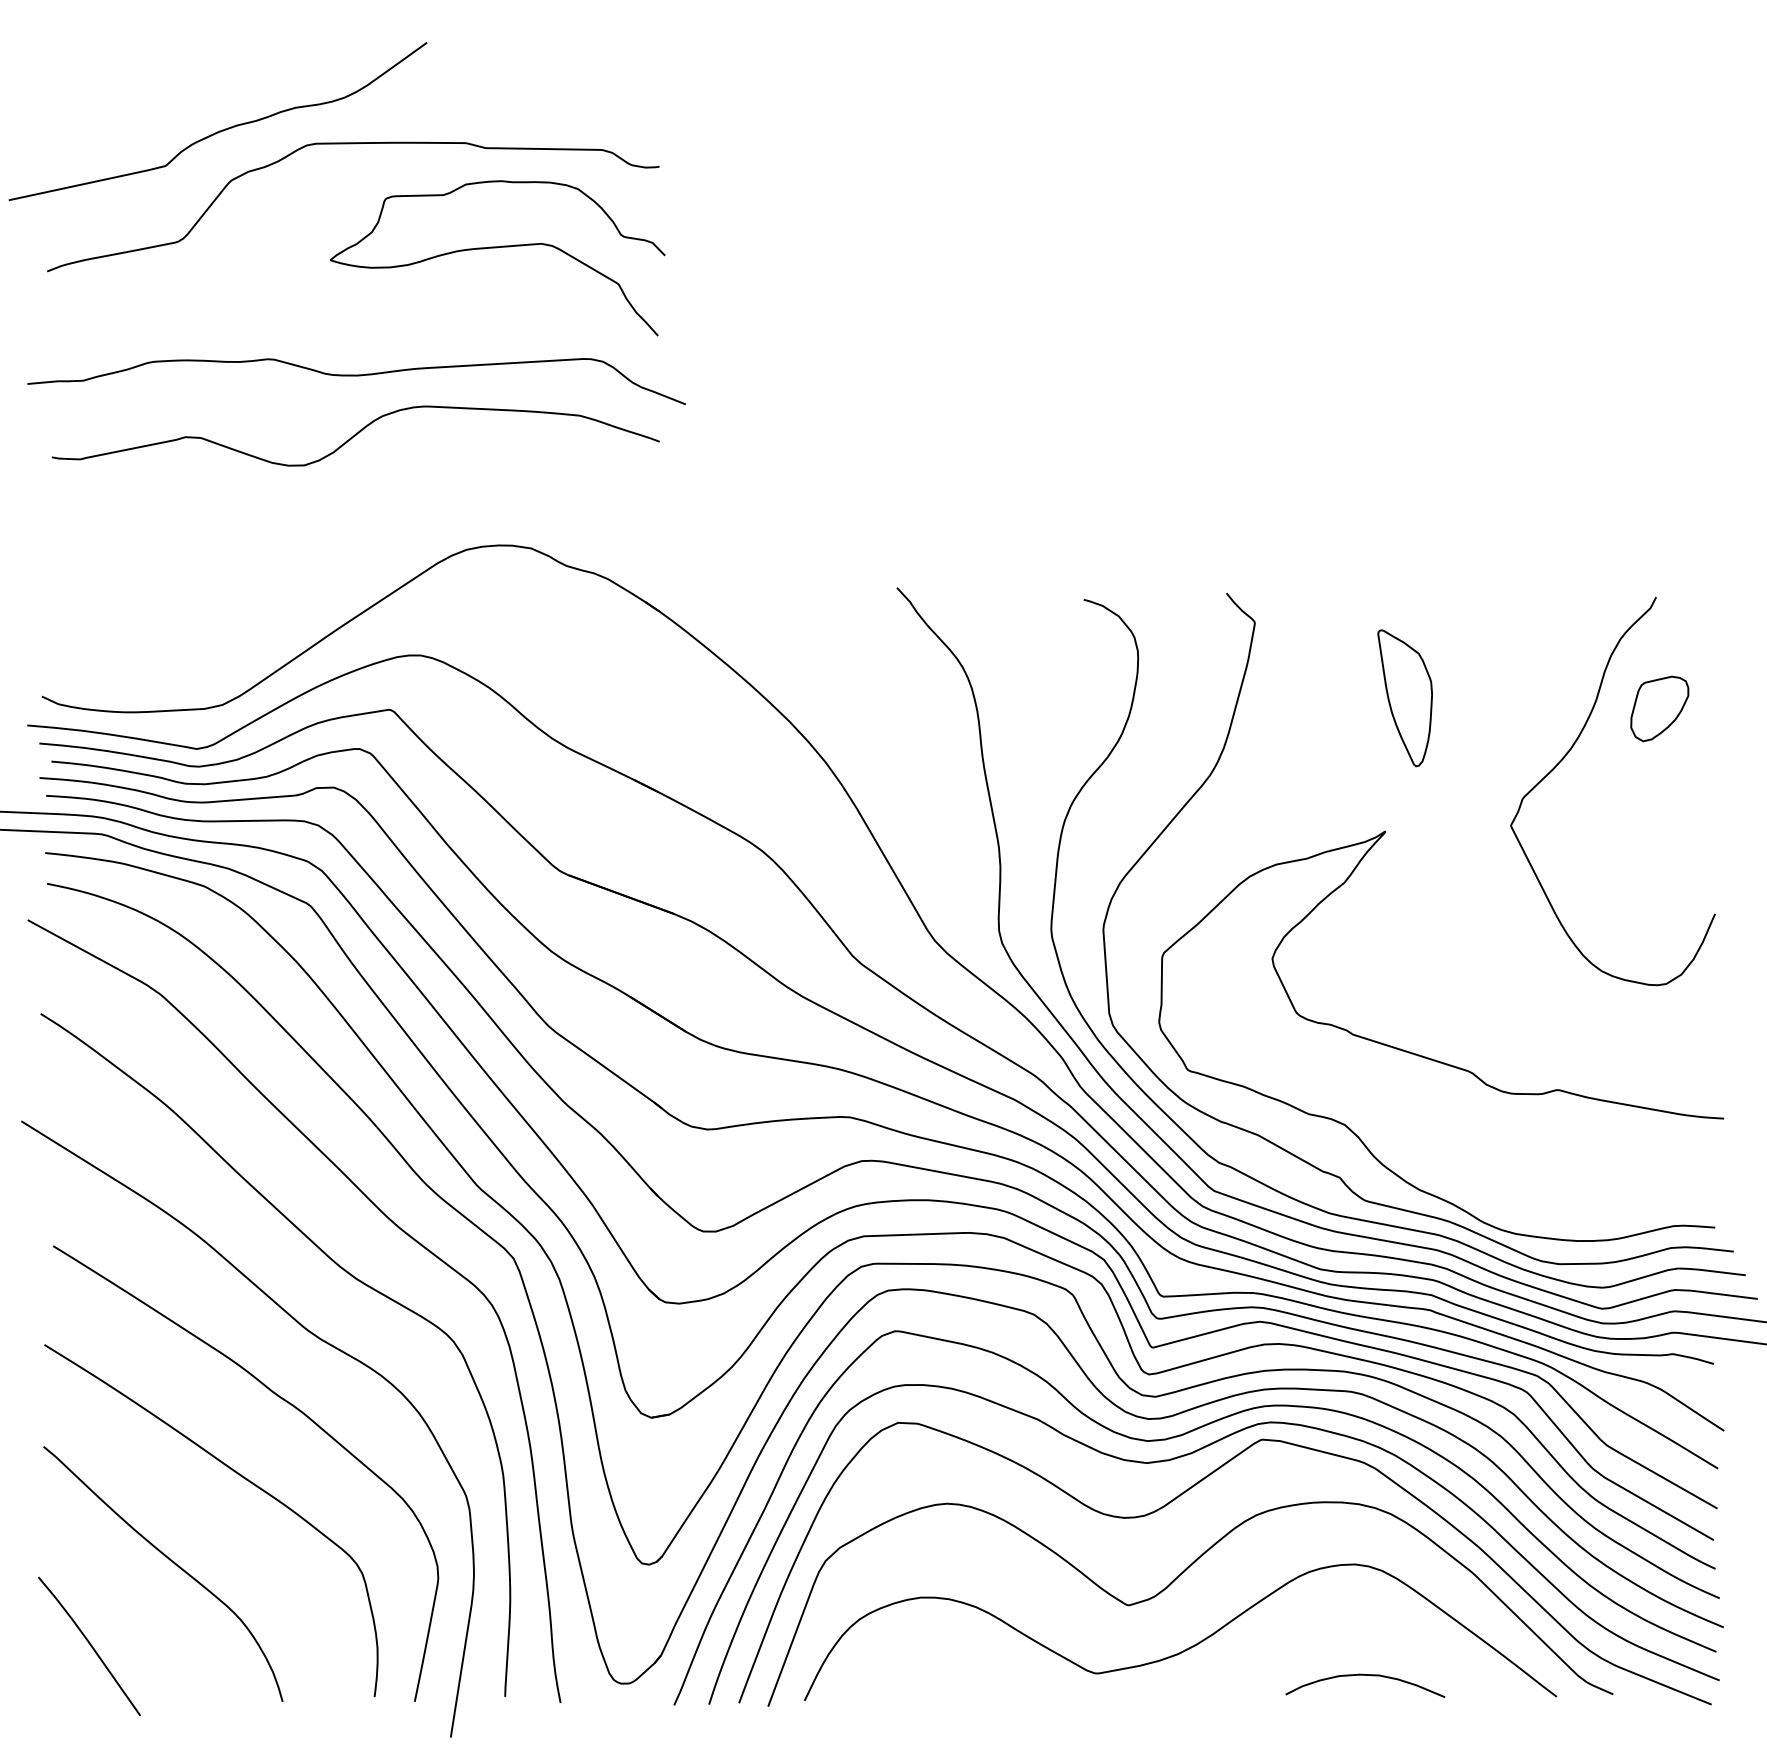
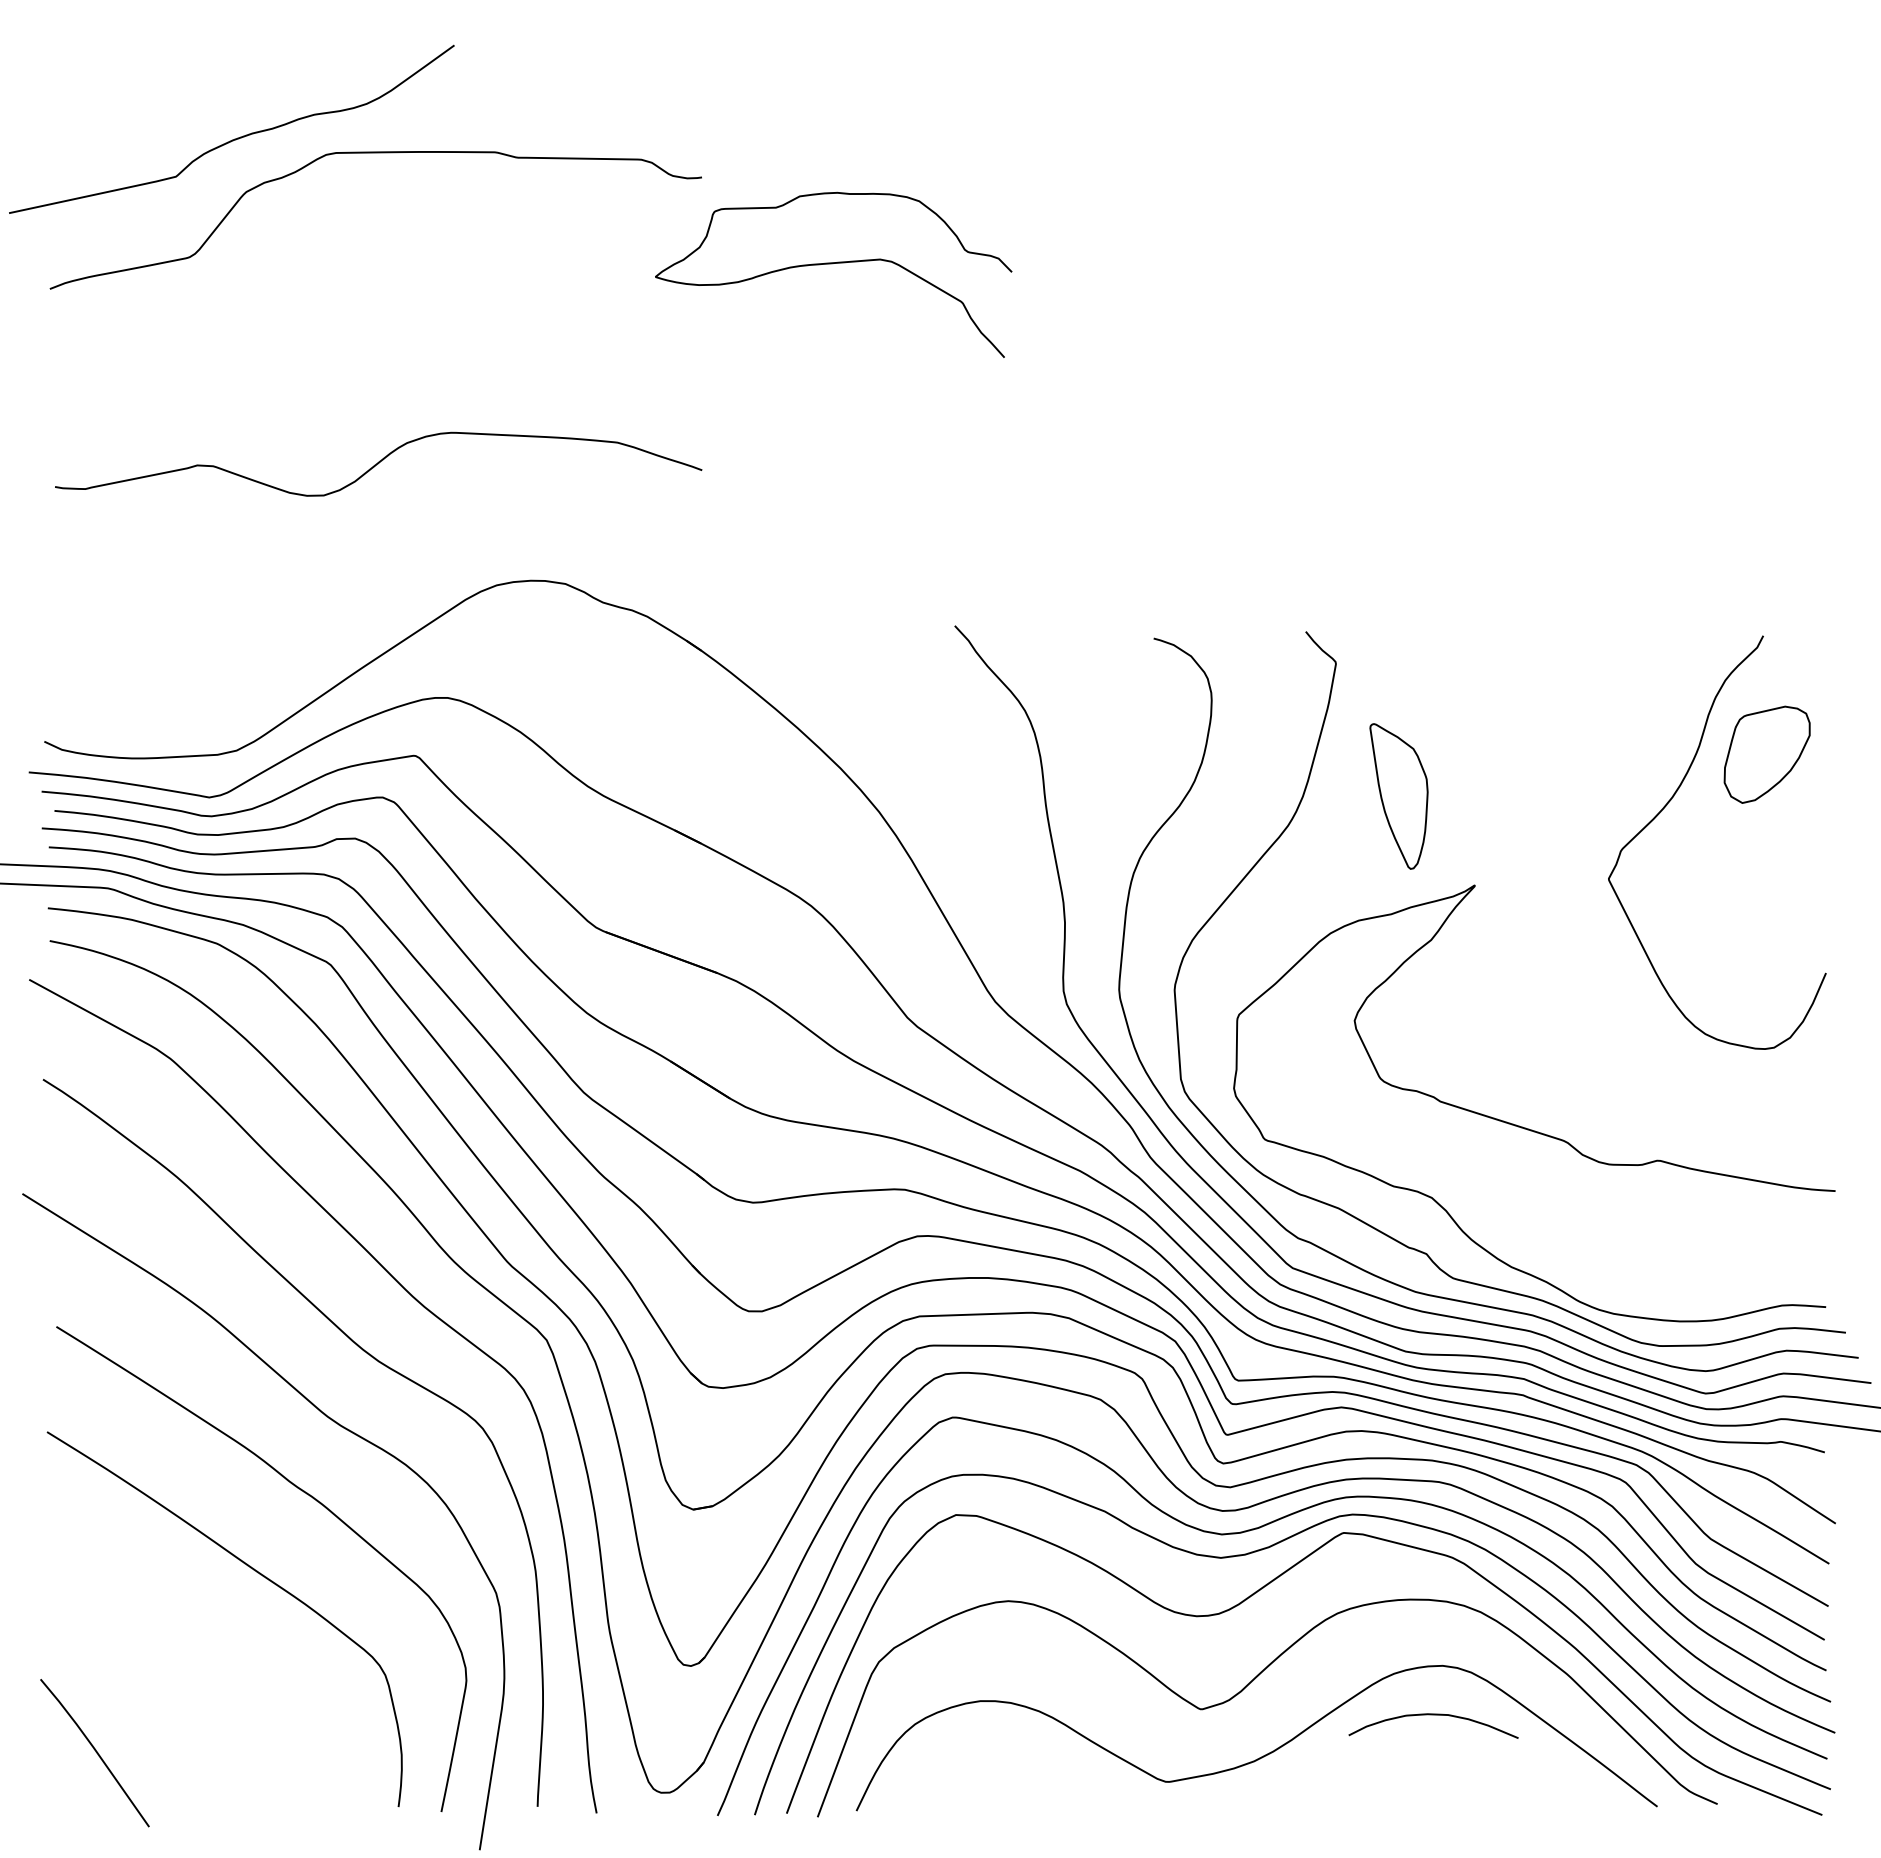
curve: (496, 248) -> (832, 264), moved
curve: (356, 376) -> (379, 400), removed
part: (1404, 698) -> (1398, 796), moved
part: (1659, 708) -> (1766, 754), size x1.4
curve: (171, 1562) -> (182, 1663), removed
curve: (1365, 1675) -> (1433, 1715), moved

